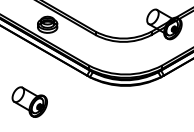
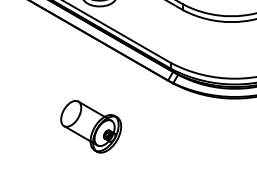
part: (29, 101) -> (90, 125), moved

